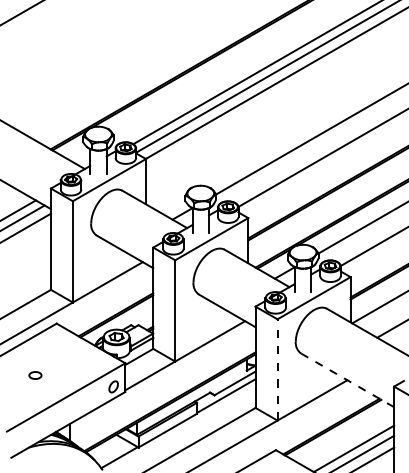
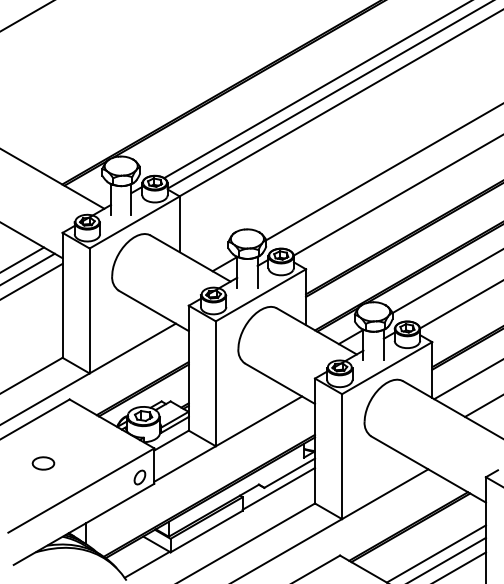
line: (277, 369) -> (342, 456), dashed -> solid
part: (35, 375) -> (43, 463), size x1.43
line: (348, 380) -> (429, 469), dashed -> solid

